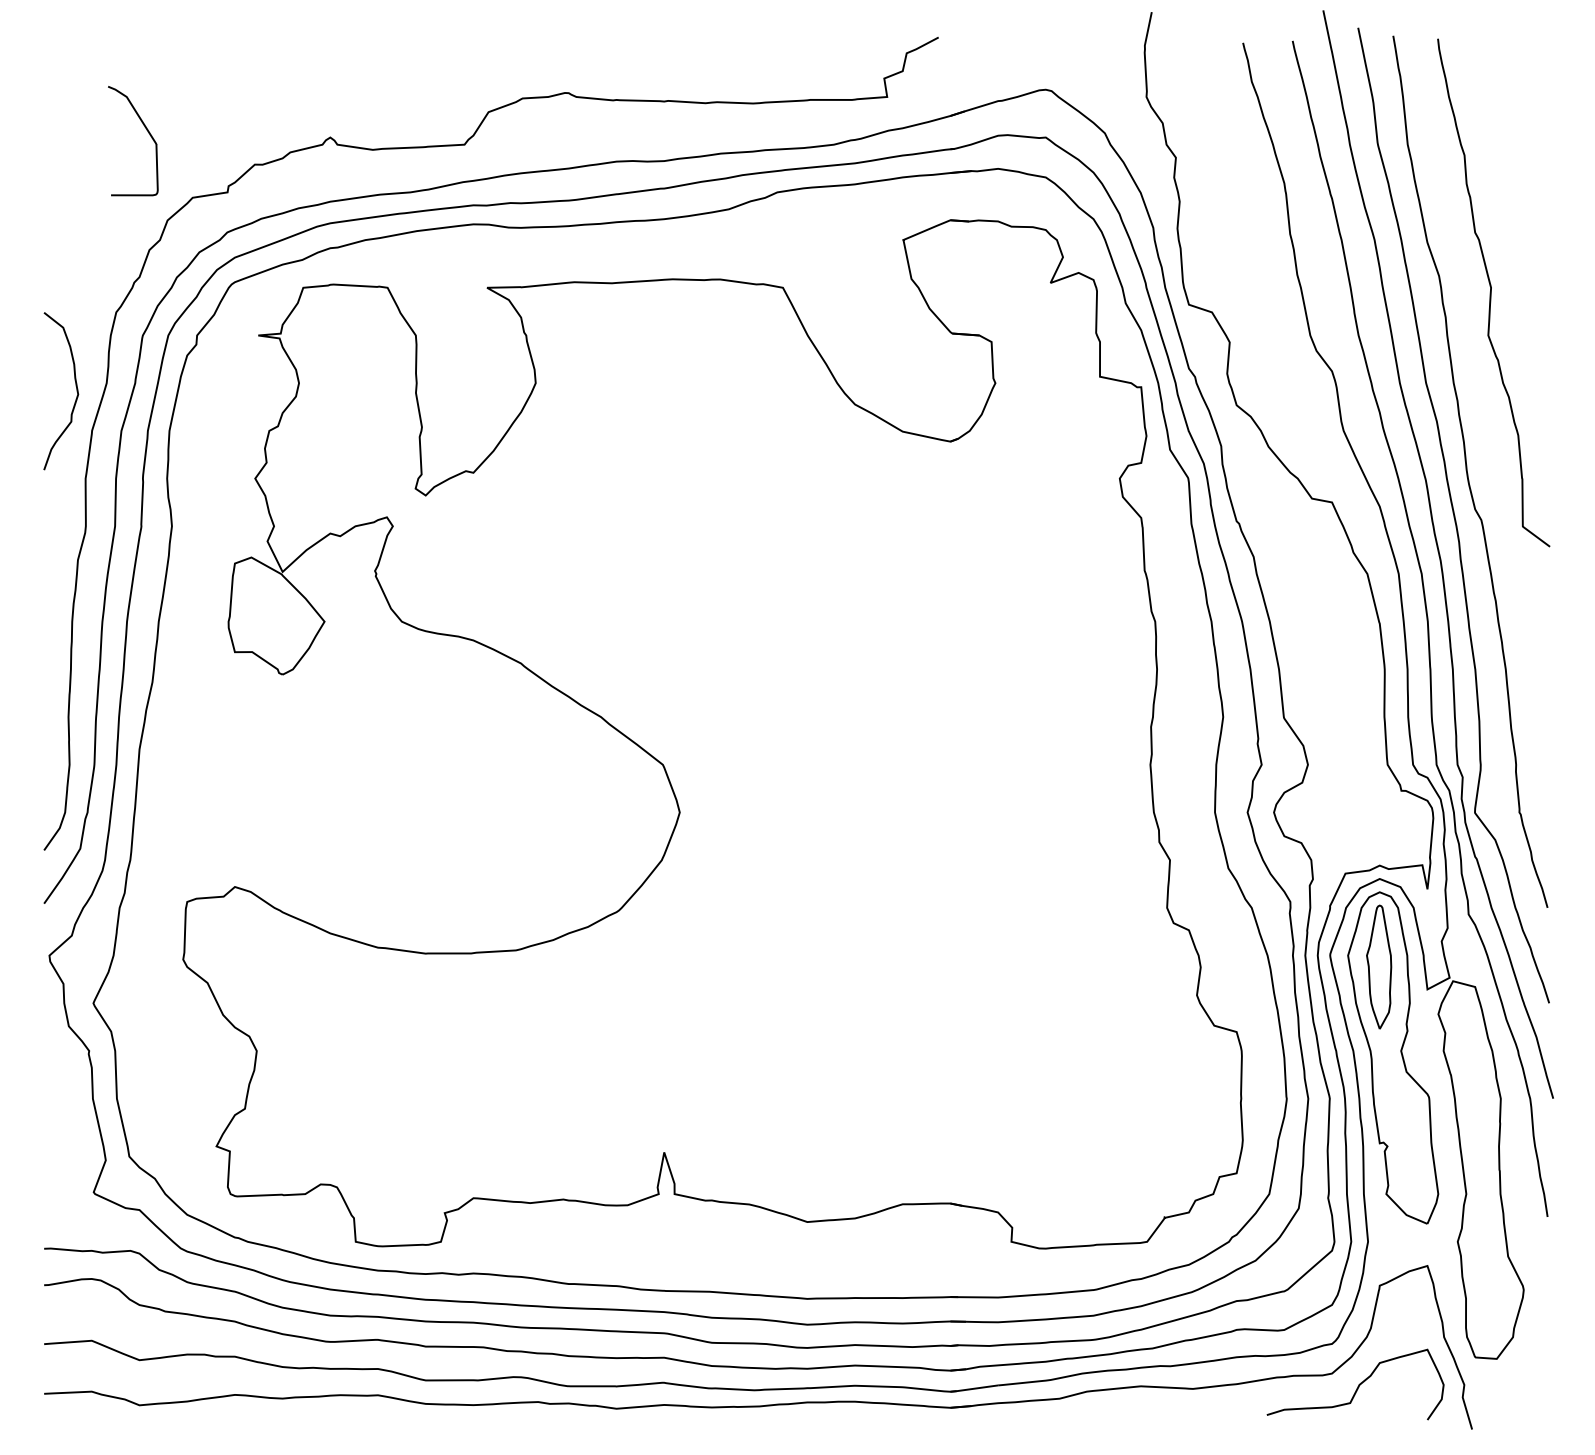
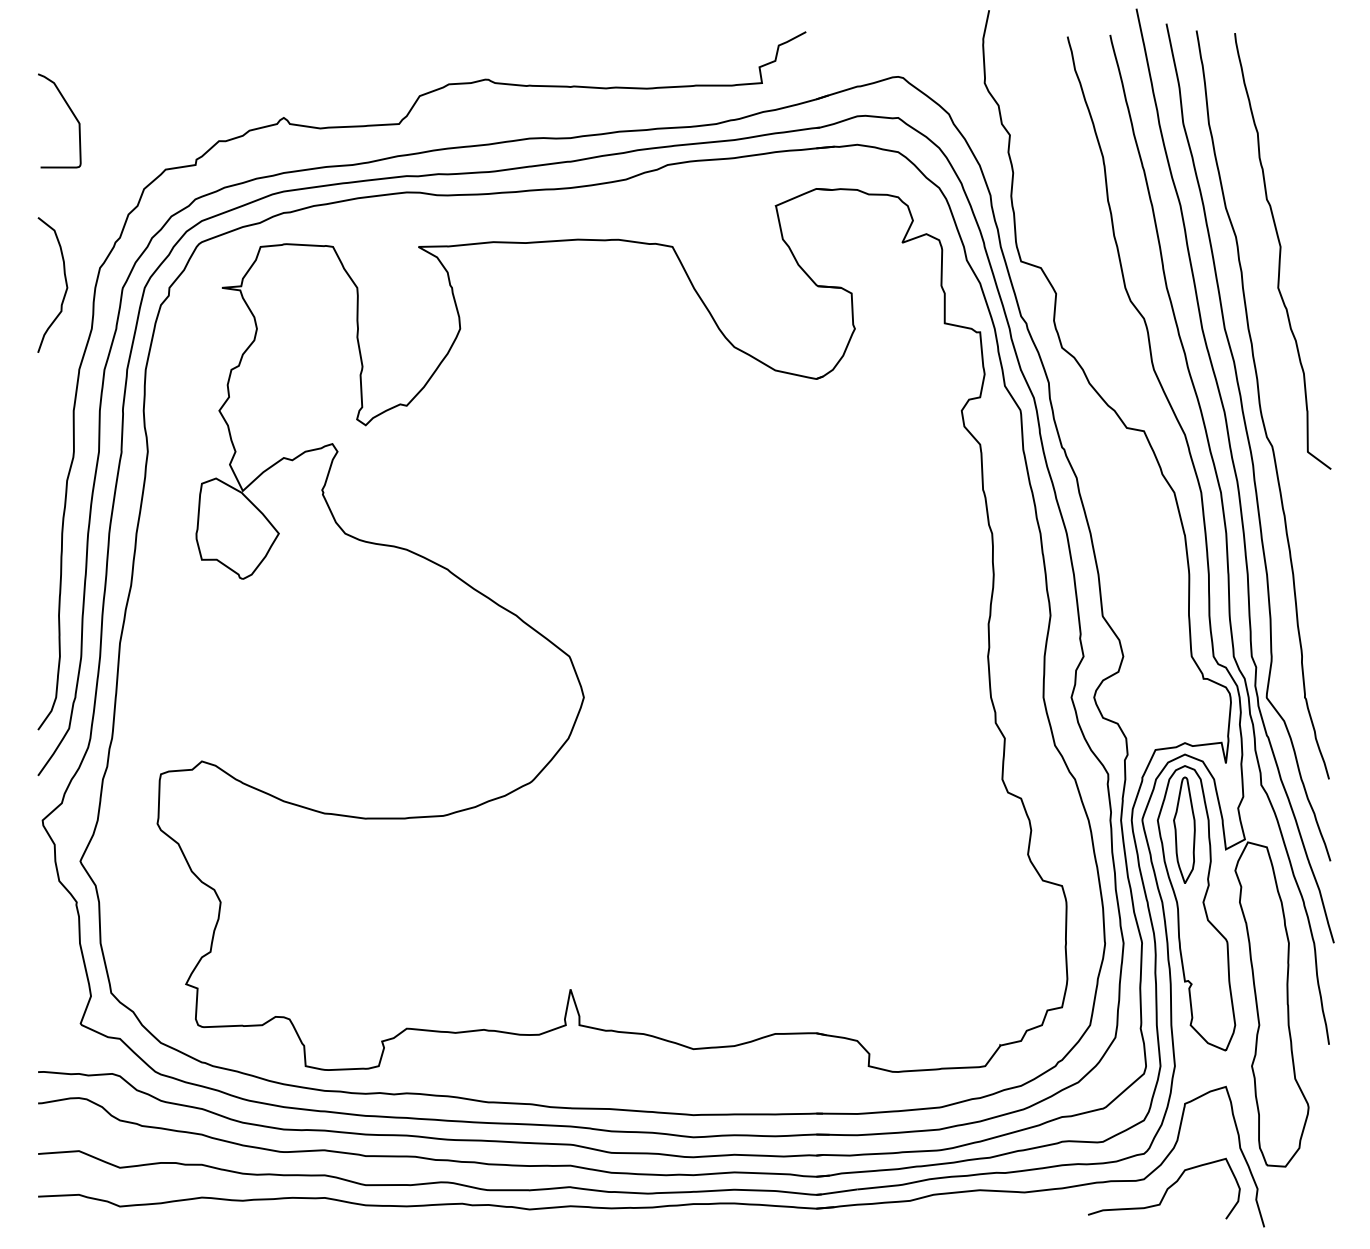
curve: (148, 133) -> (72, 114), moved
curve: (75, 386) -> (65, 281), moved

